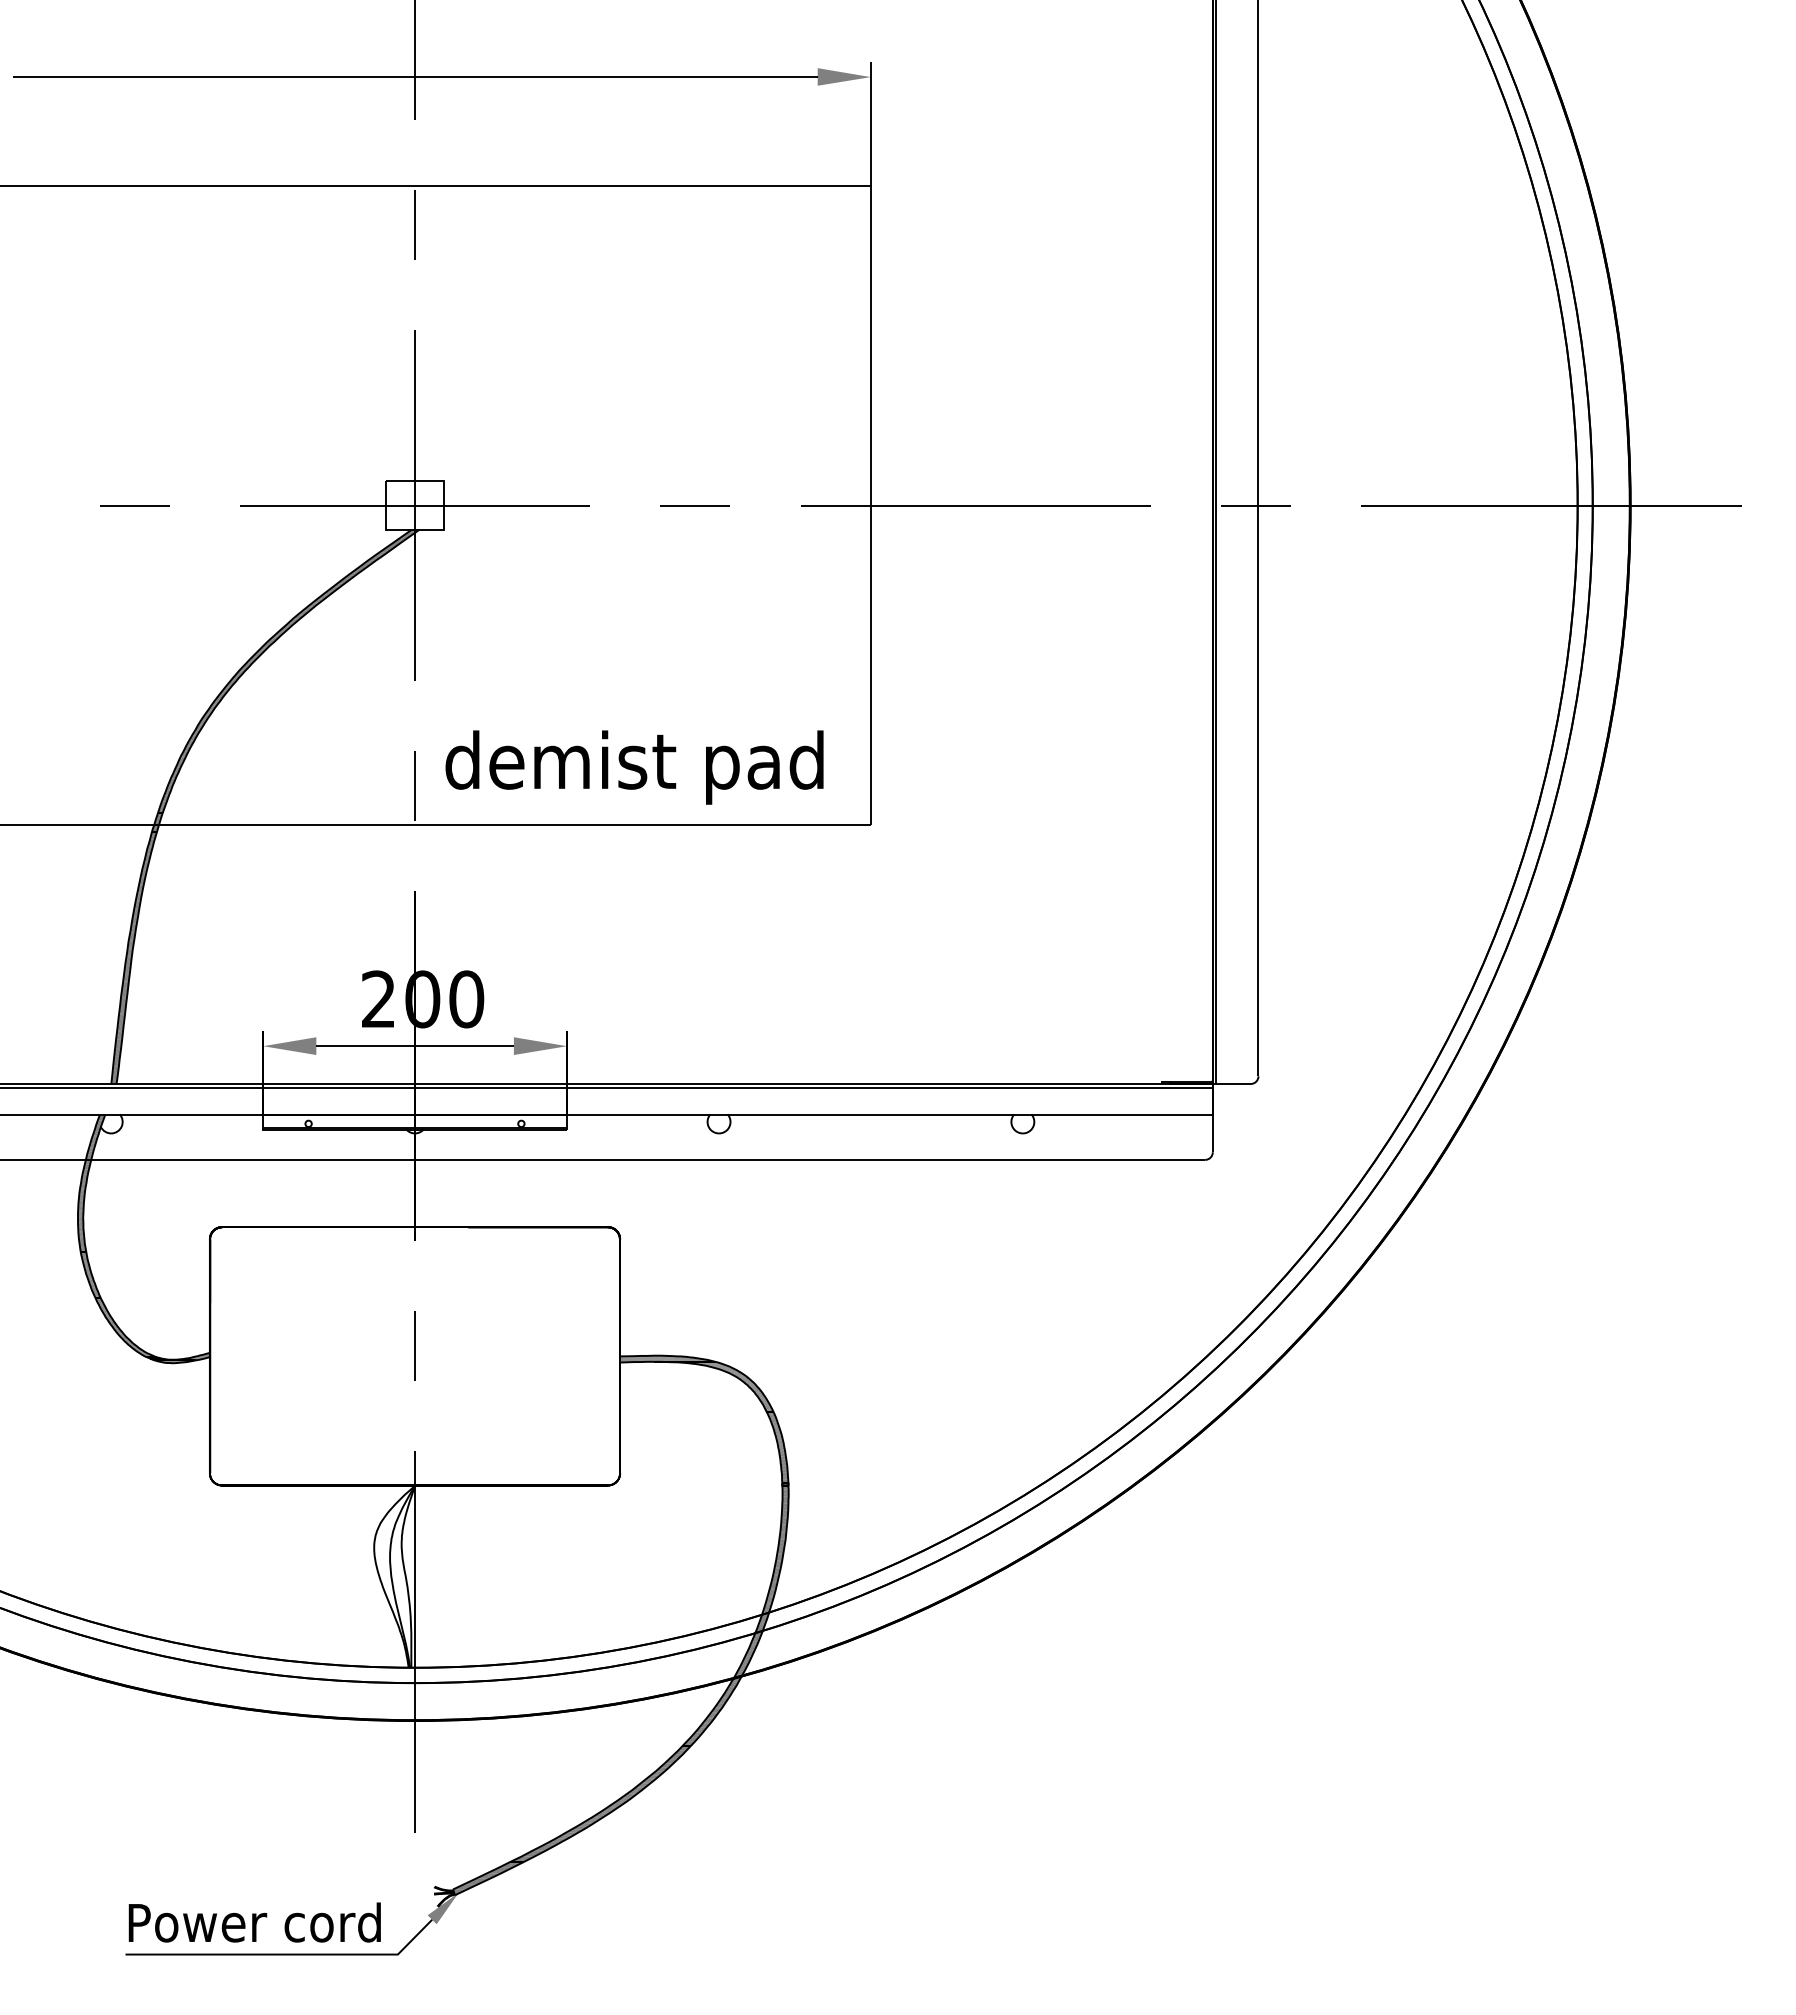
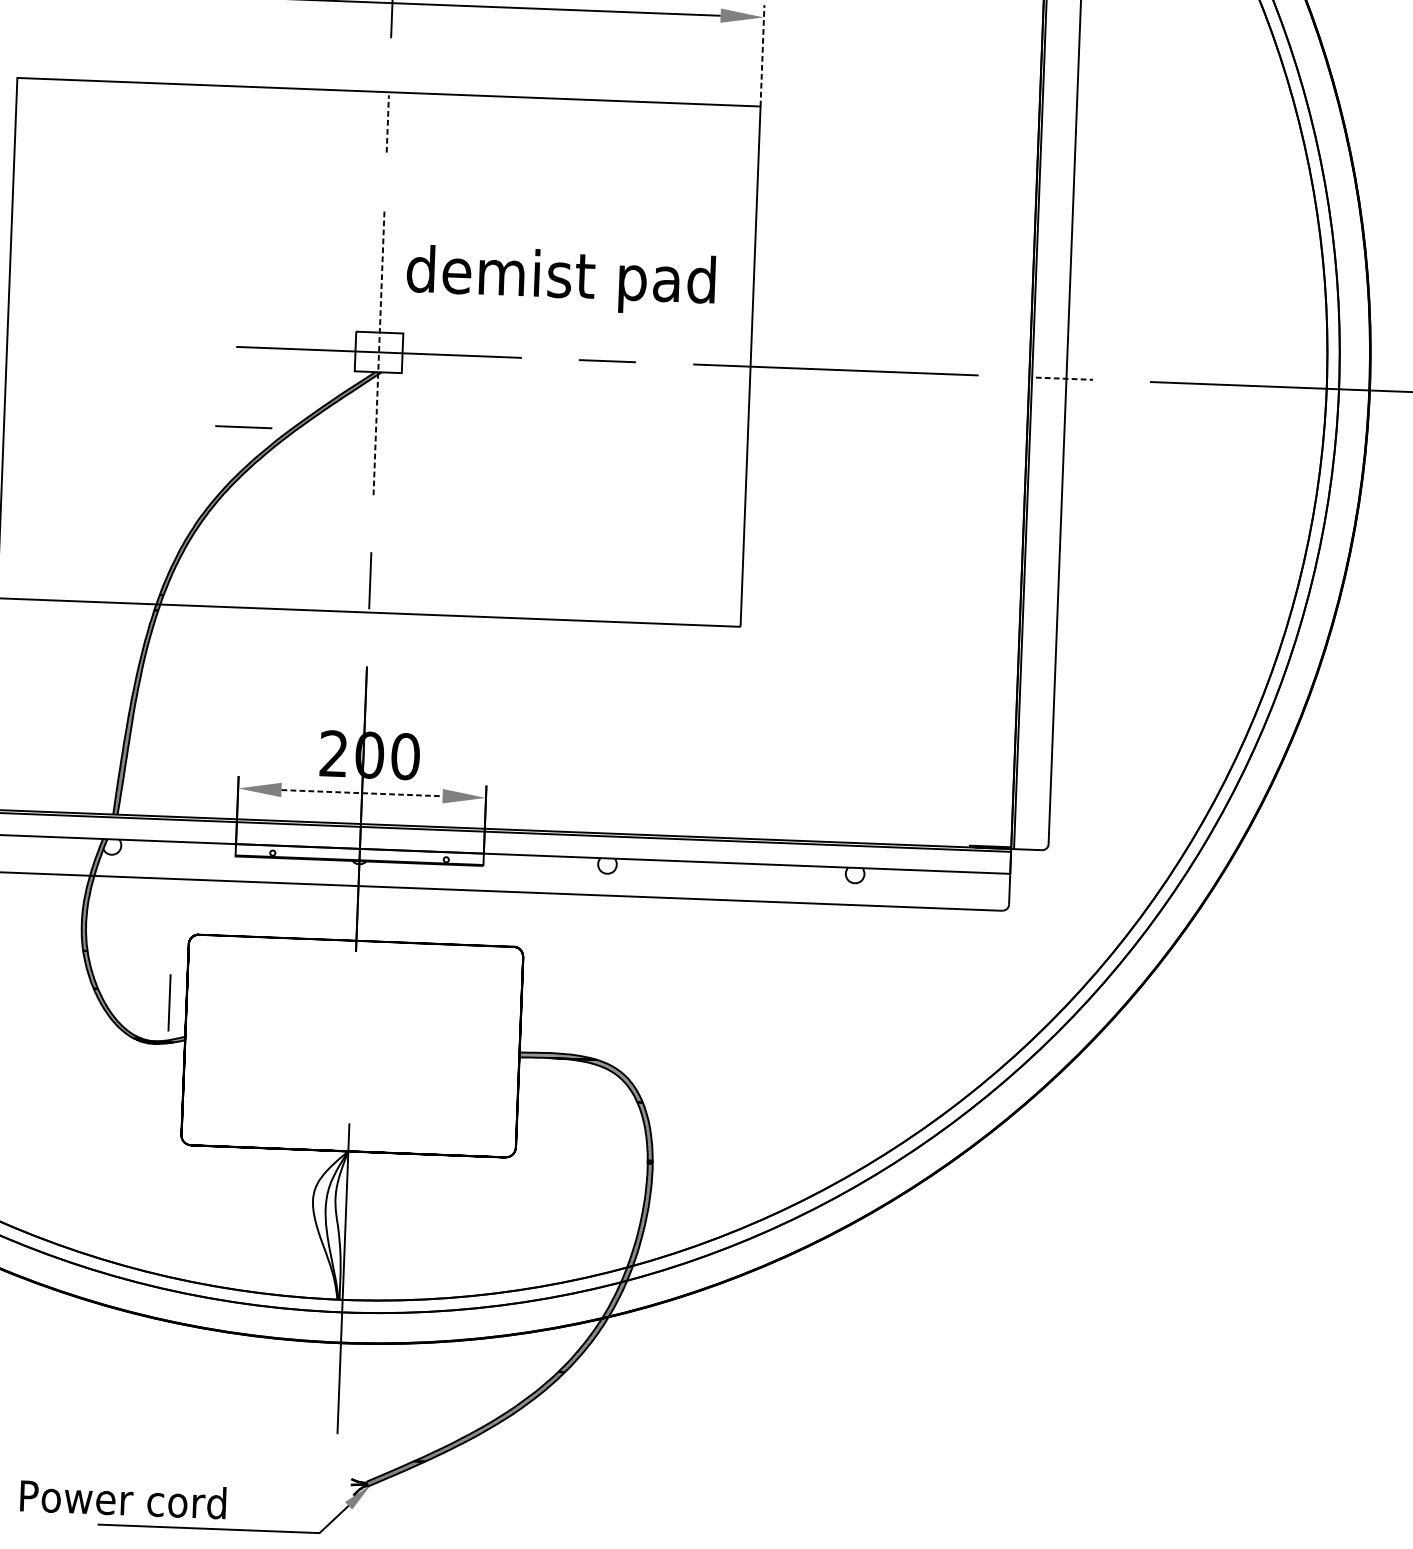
line: (870, 123) -> (762, 55), solid -> dashed
line: (415, 224) -> (388, 123), solid -> dashed
line: (134, 505) -> (243, 427), moved
line: (415, 505) -> (379, 352), solid -> dashed
line: (1256, 505) -> (1064, 378), solid -> dashed
text: (634, 767) -> (560, 280), moved
line: (415, 1046) -> (362, 793), solid -> dashed
line: (414, 1345) -> (169, 1002), moved
text: (254, 1922) -> (123, 1499), moved

